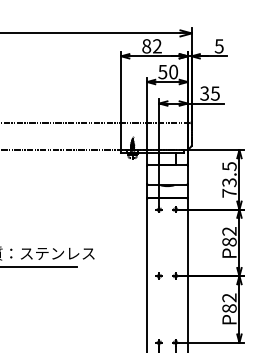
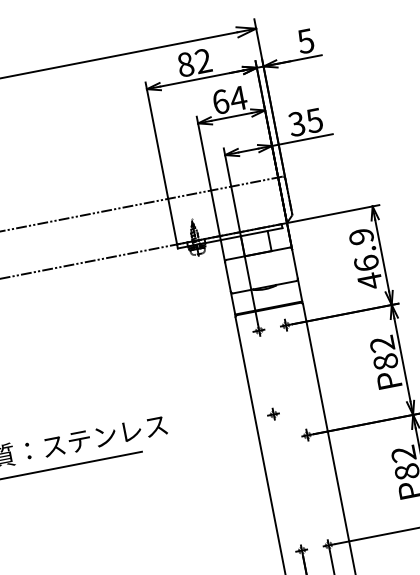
text: (168, 71) -> (229, 99), 50 -> 64
text: (229, 180) -> (365, 259), 73.5 -> 46.9
part: (158, 275) -> (272, 413), moved

